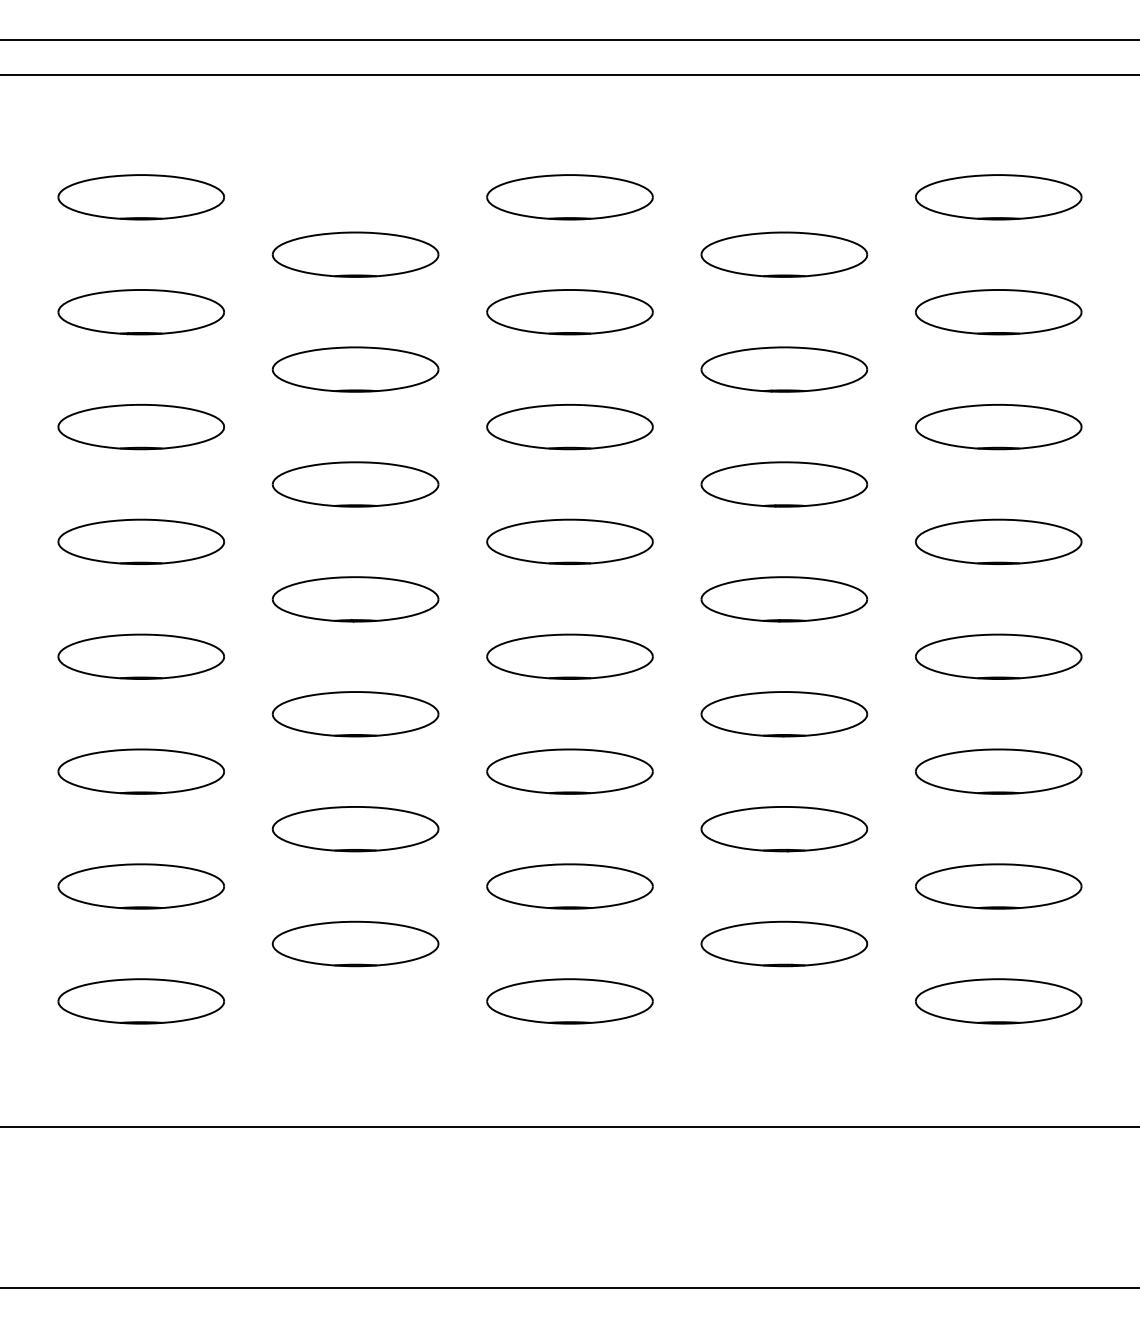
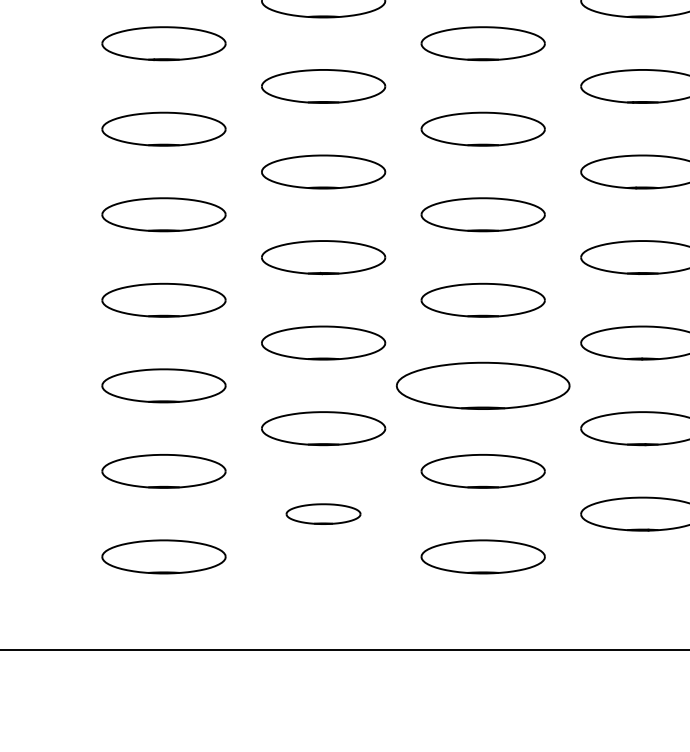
part: (569, 771) -> (482, 385), size x1.4
part: (355, 943) -> (323, 513), size x0.6

